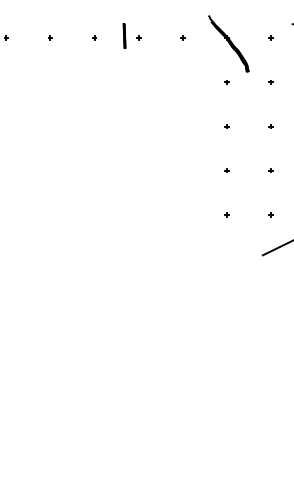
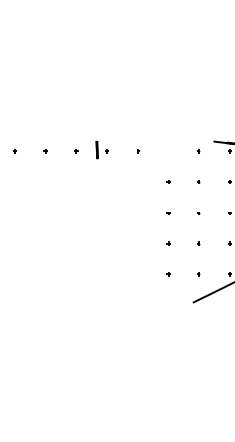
part: (228, 44) -> (169, 155), removed

